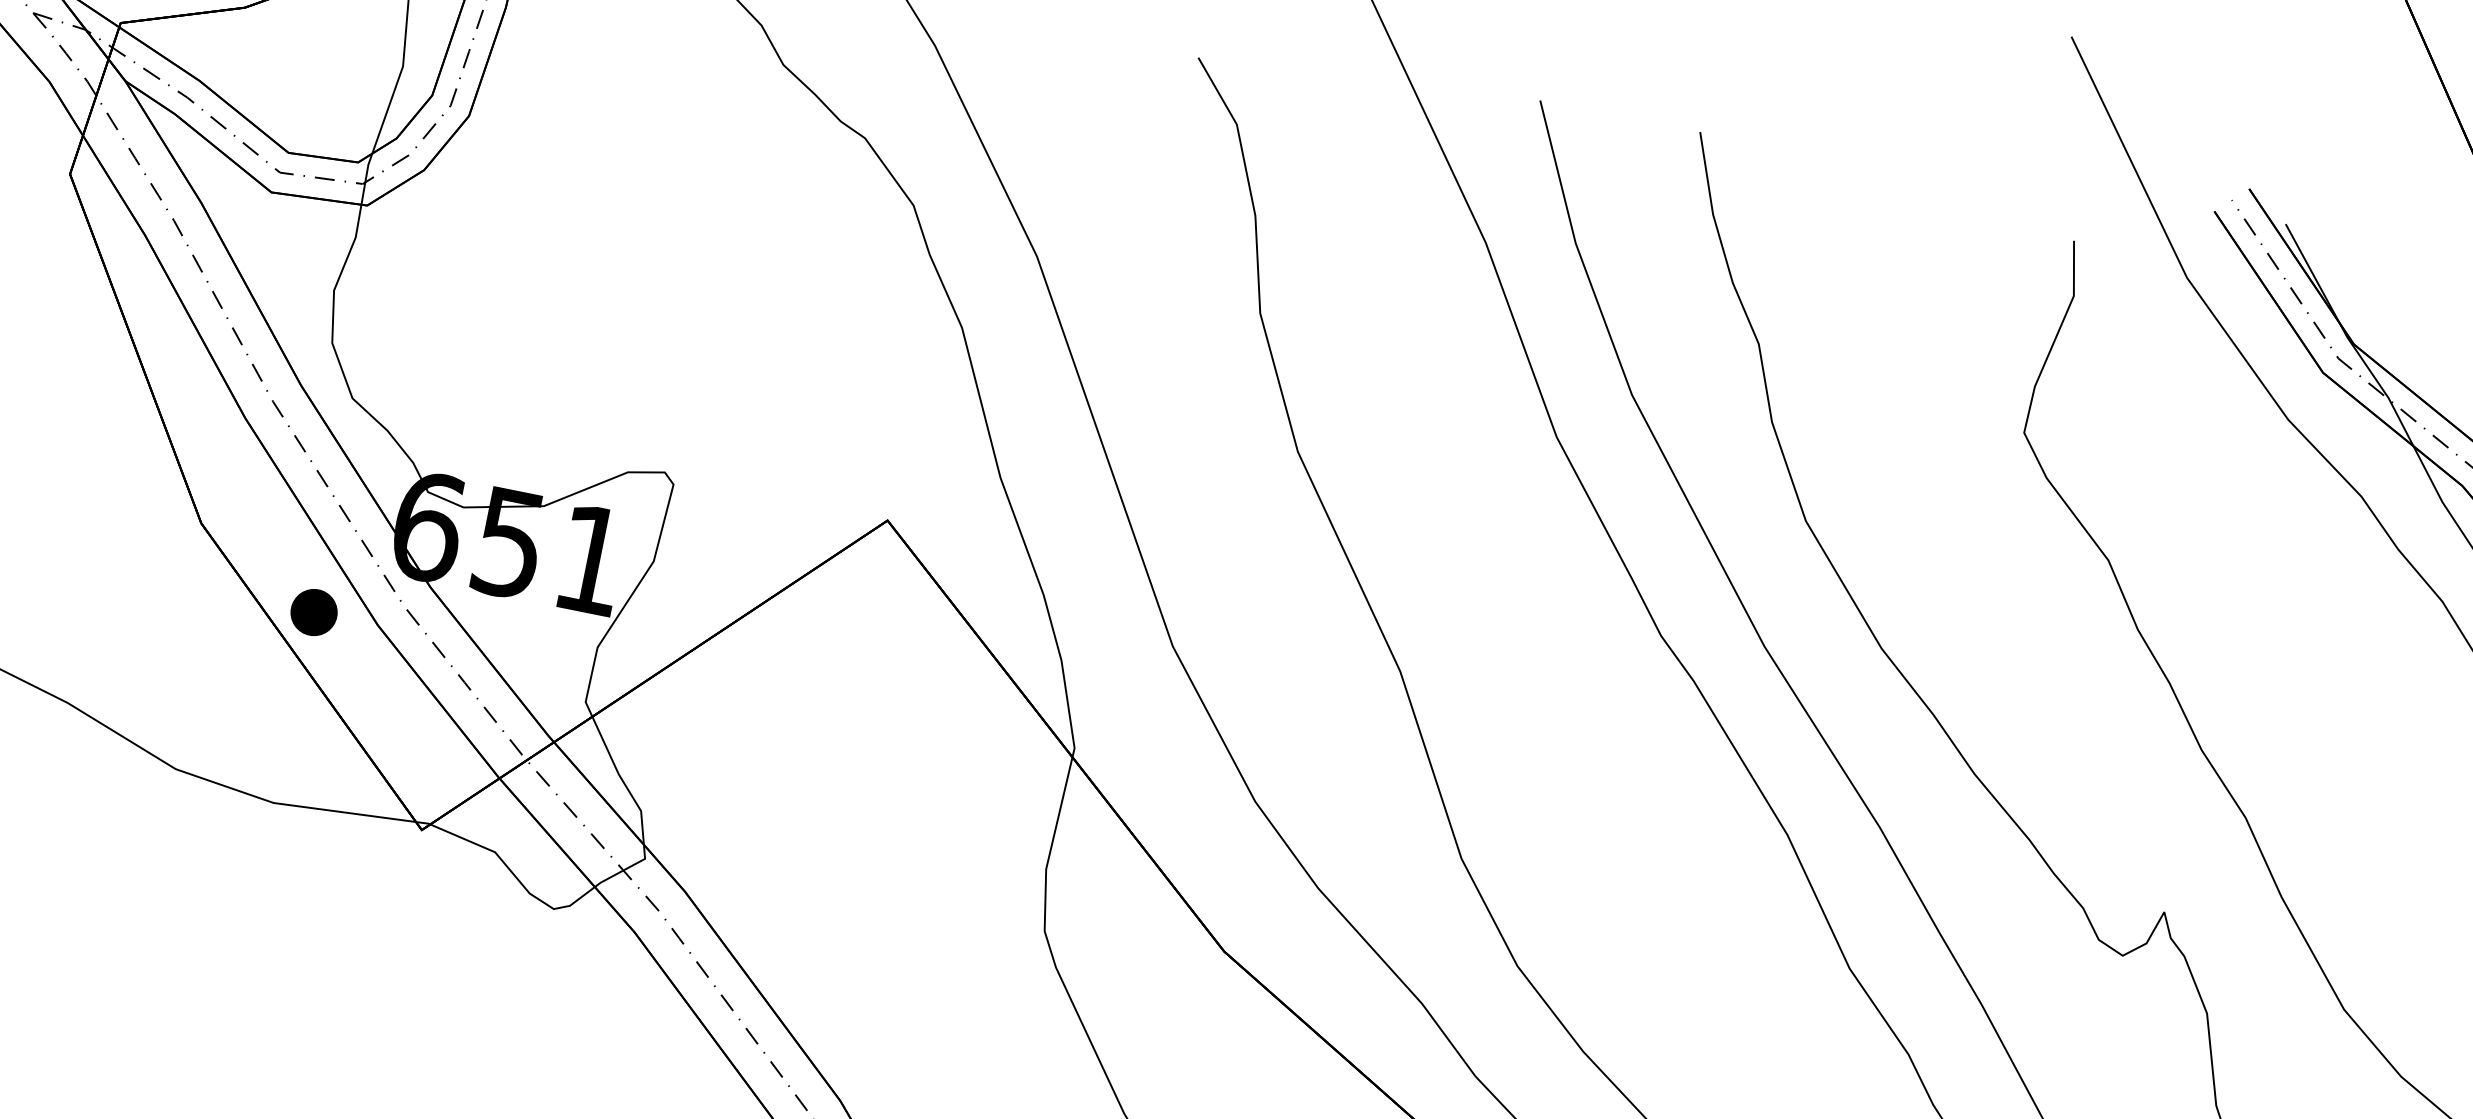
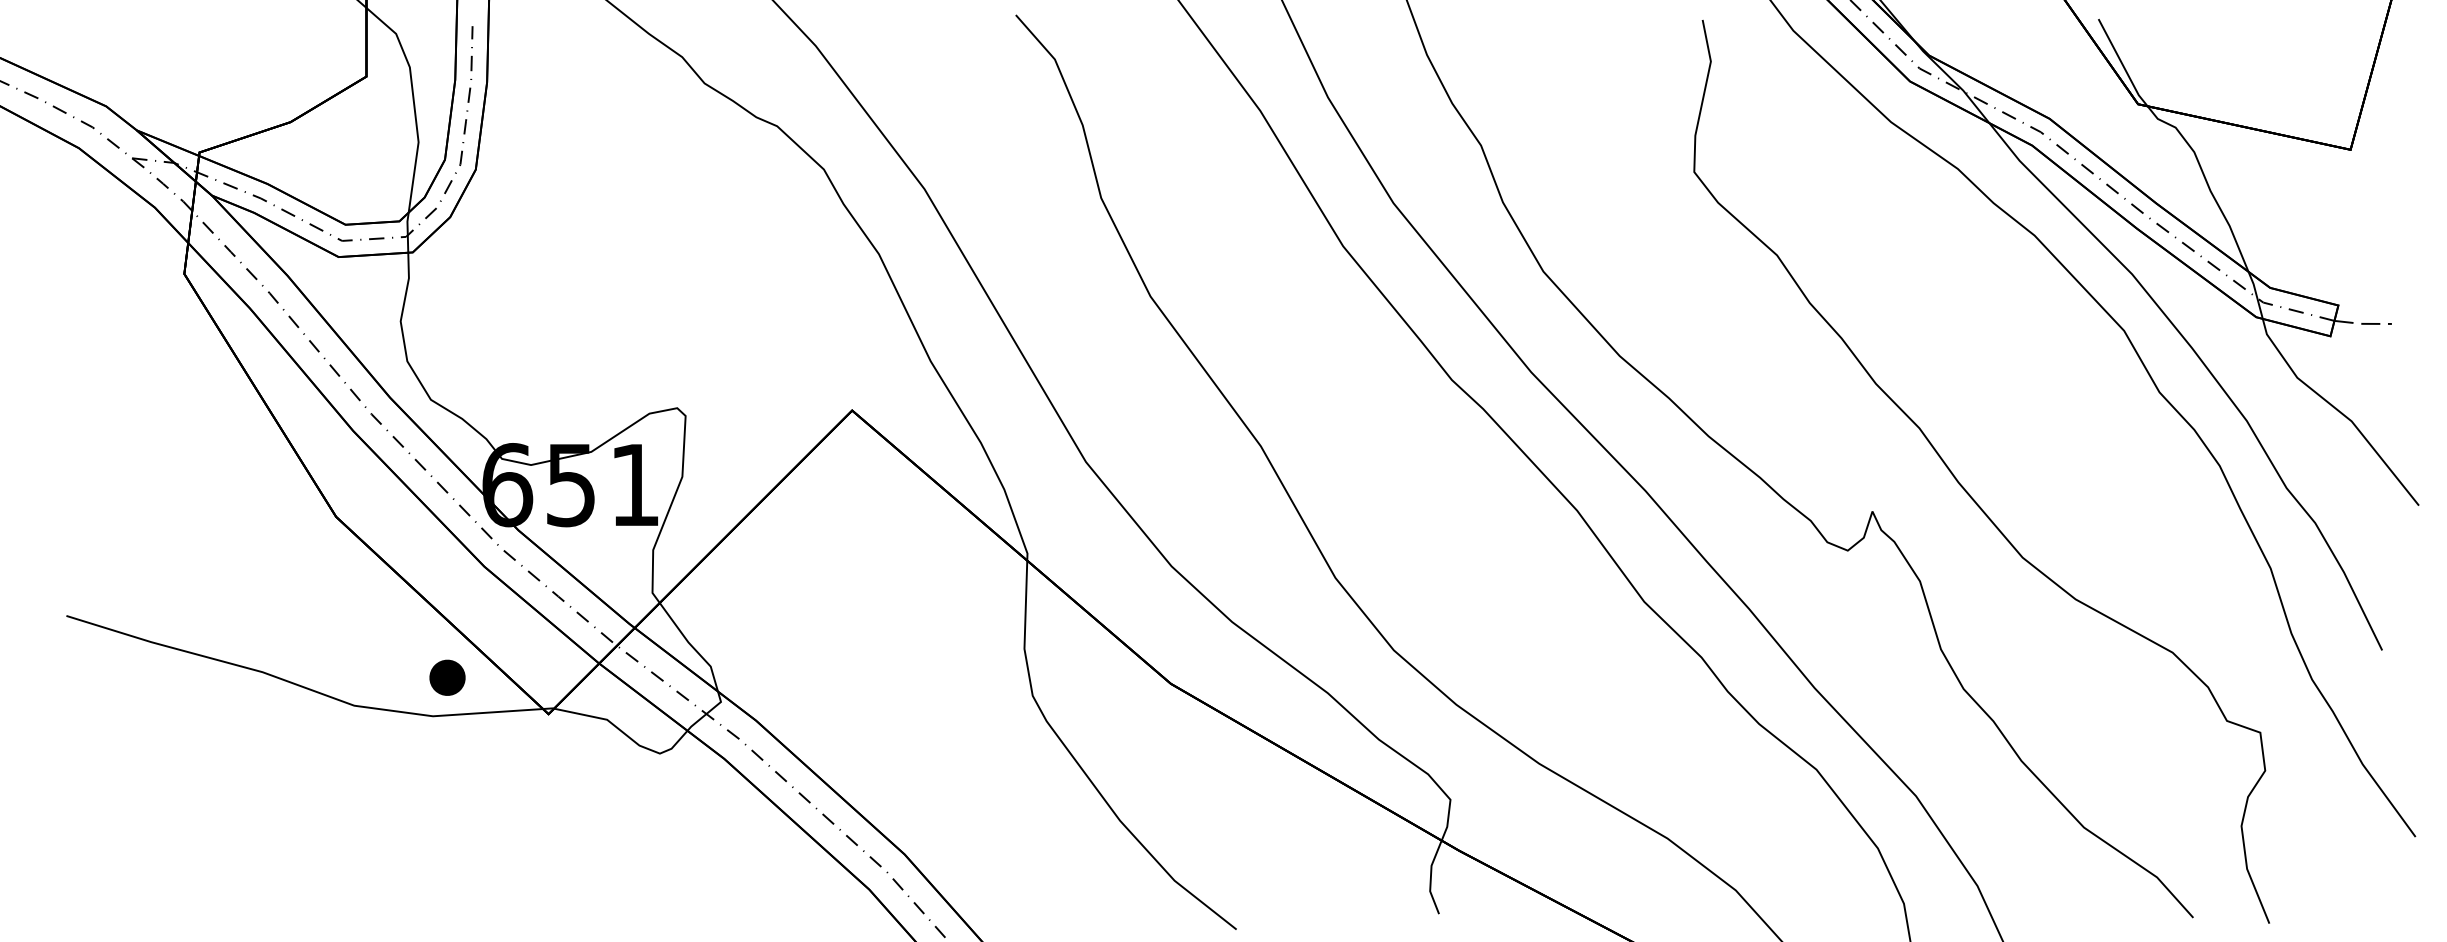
part: (314, 612) -> (447, 677), moved

